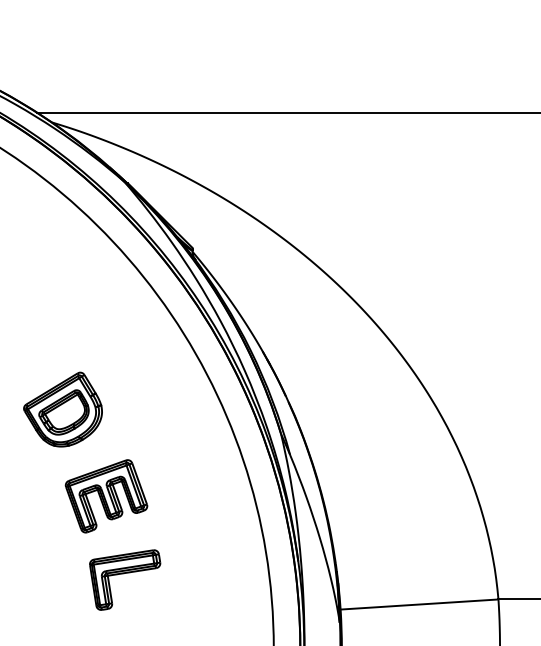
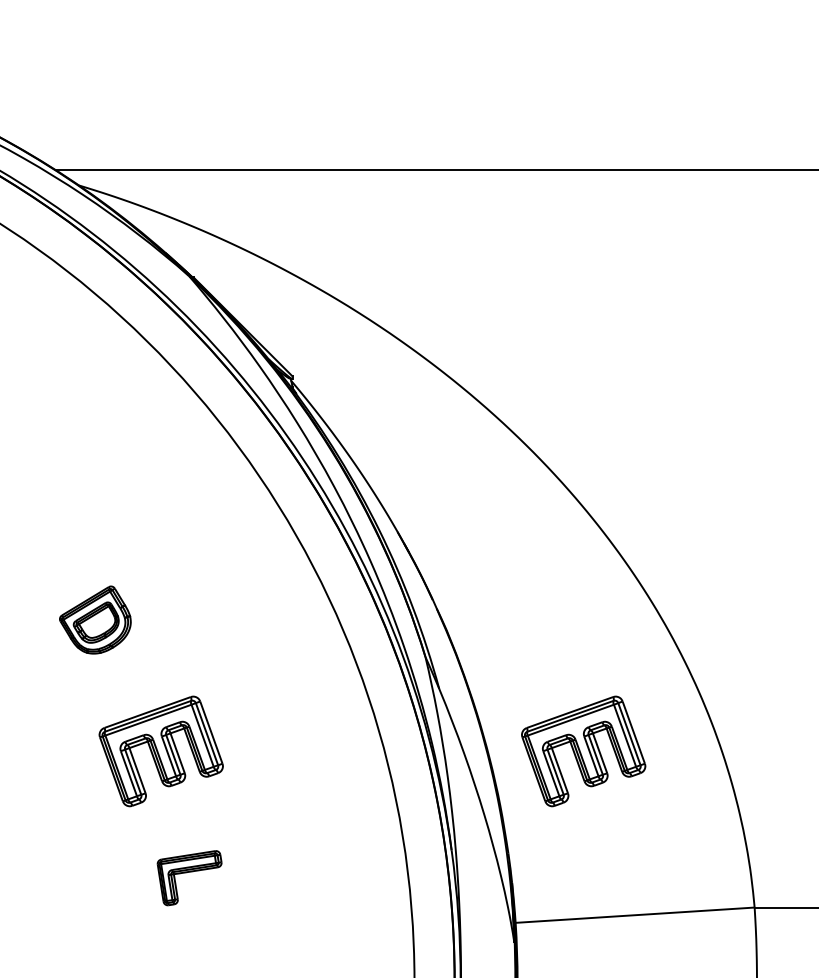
part: (62, 409) -> (94, 619), size x0.6
part: (385, 496) -> (583, 751), added
part: (125, 579) -> (189, 877), size x0.6

